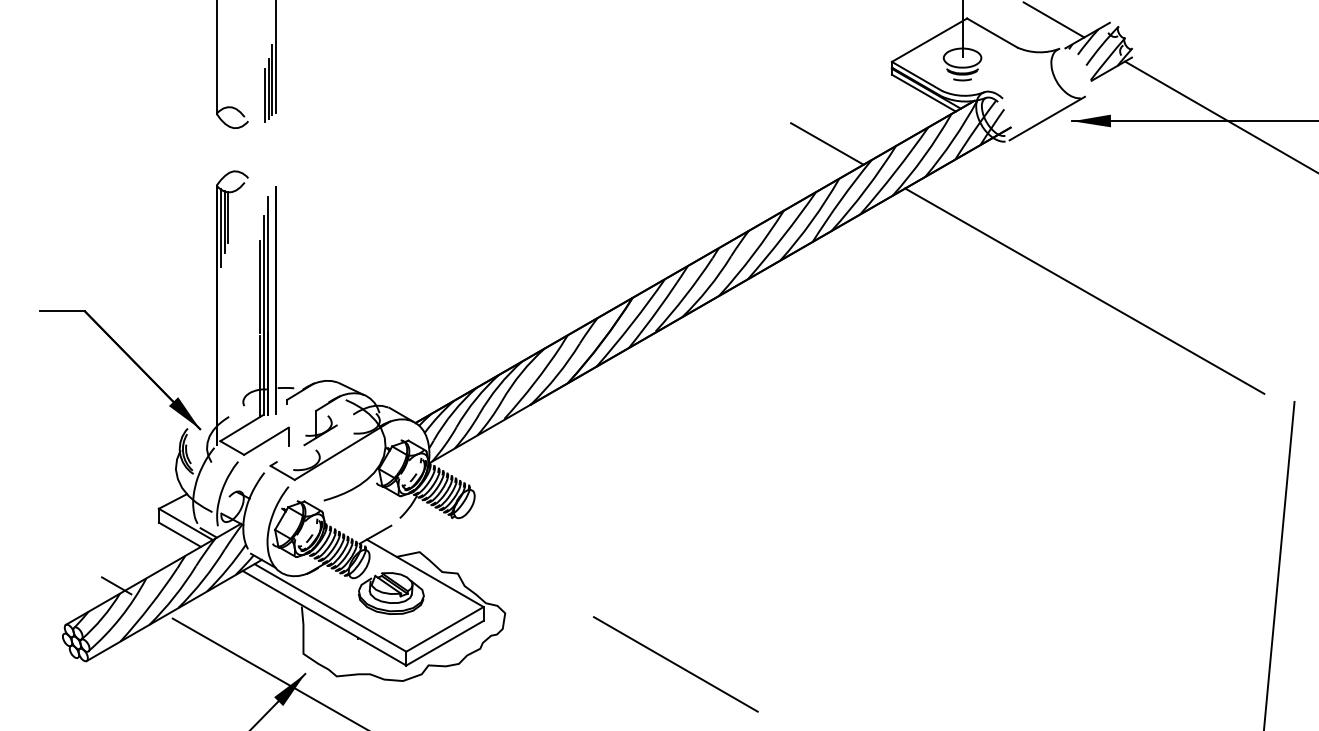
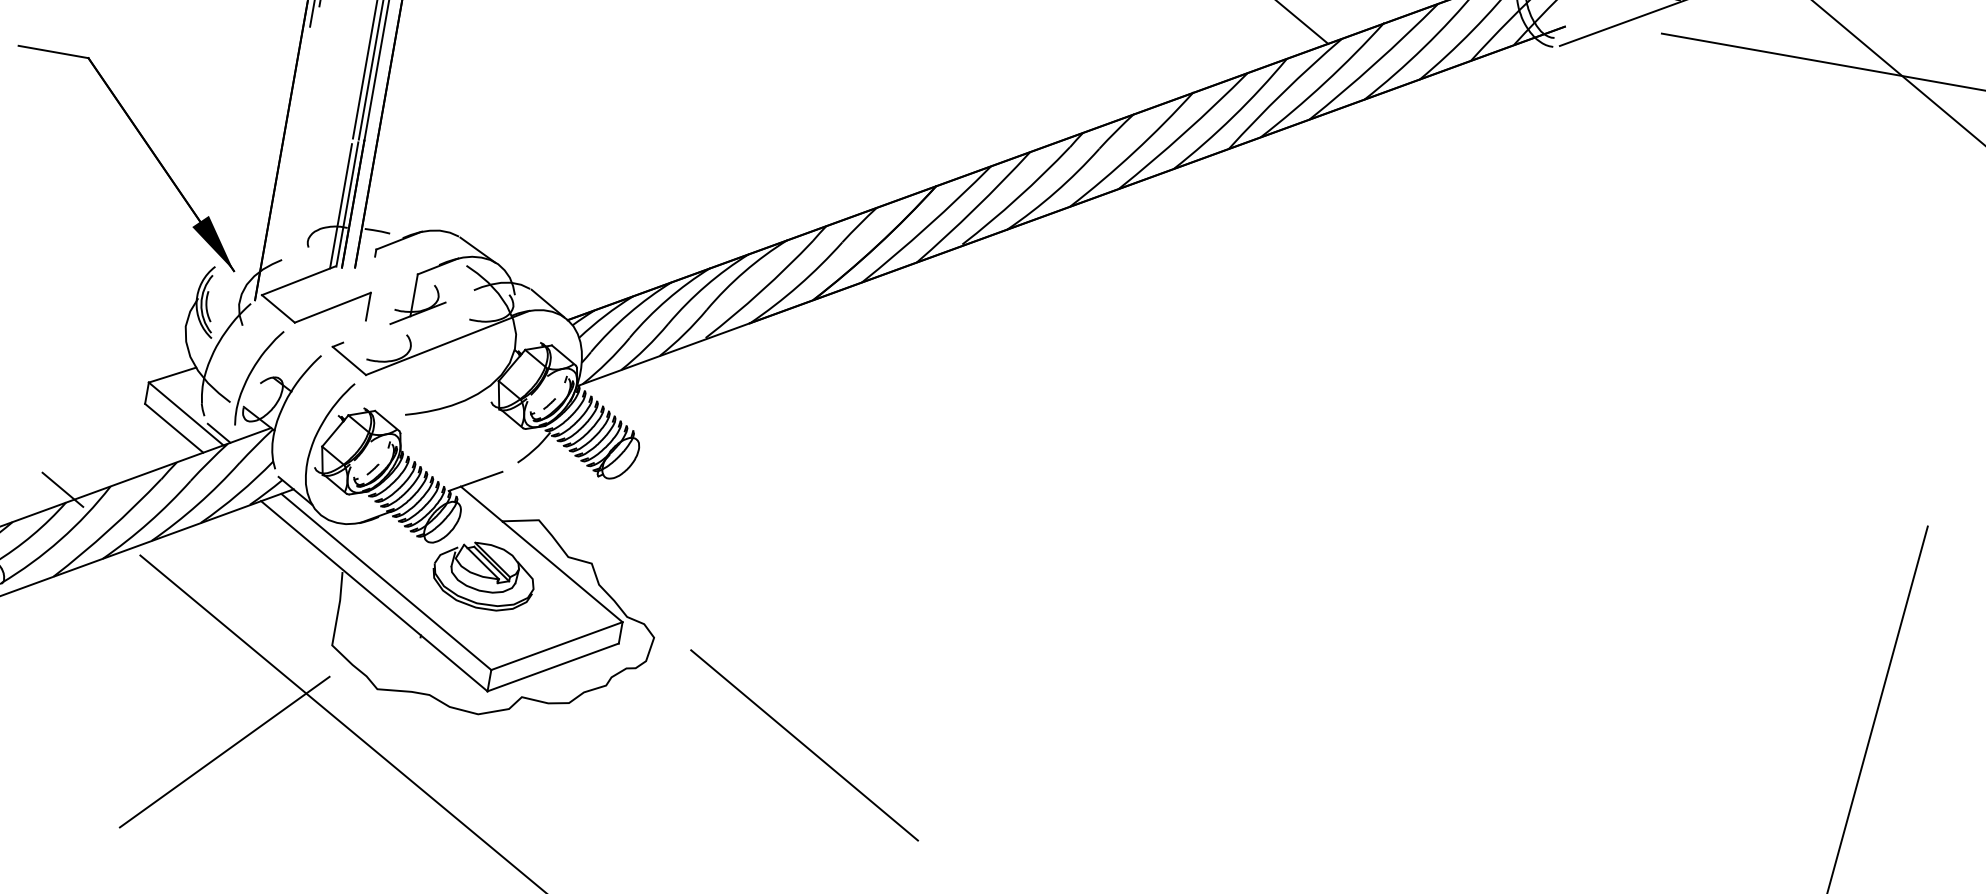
fill: (1091, 120) -> (1691, 37), removed
line: (1084, 290) -> (1634, 297), removed
line: (675, 664) -> (803, 745), moved
fill: (289, 689) -> (301, 696), removed

